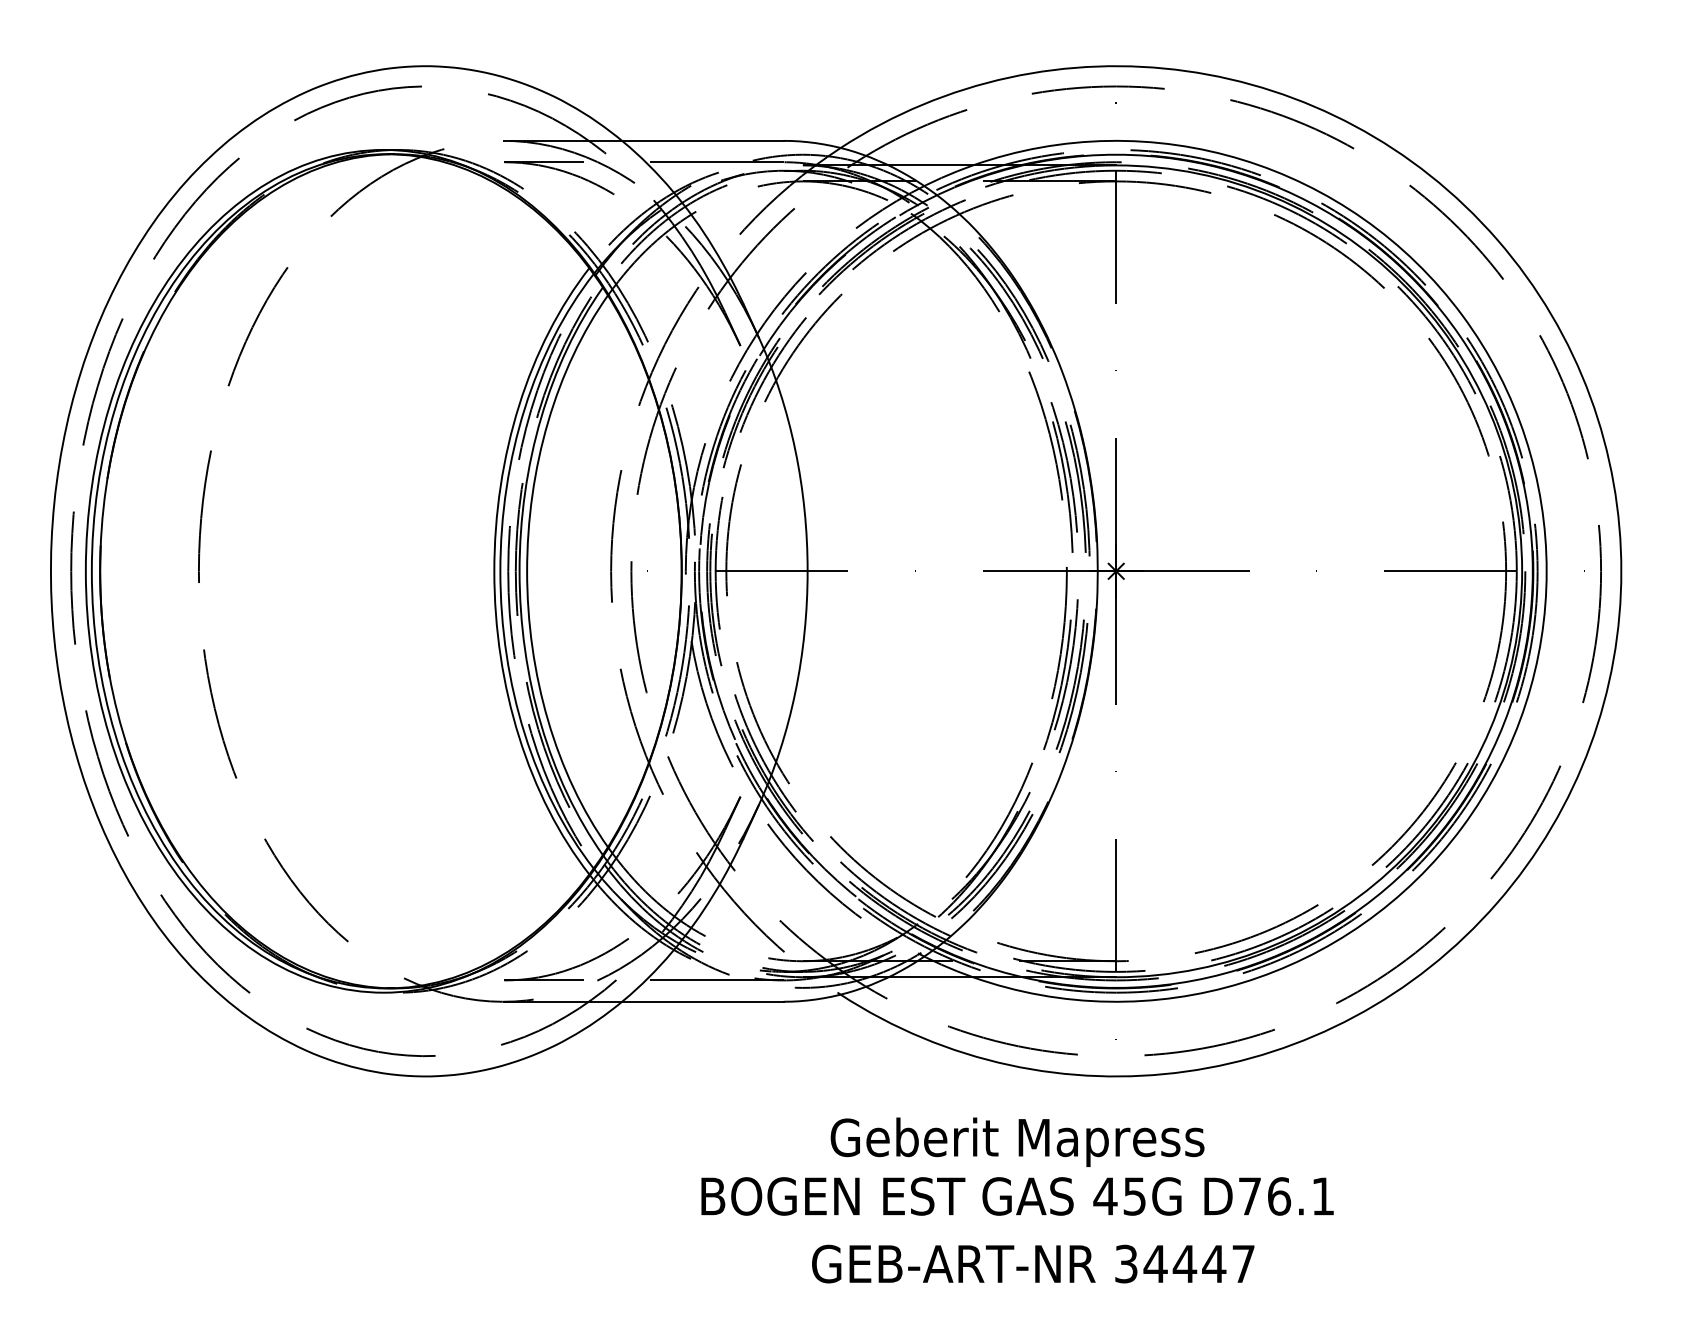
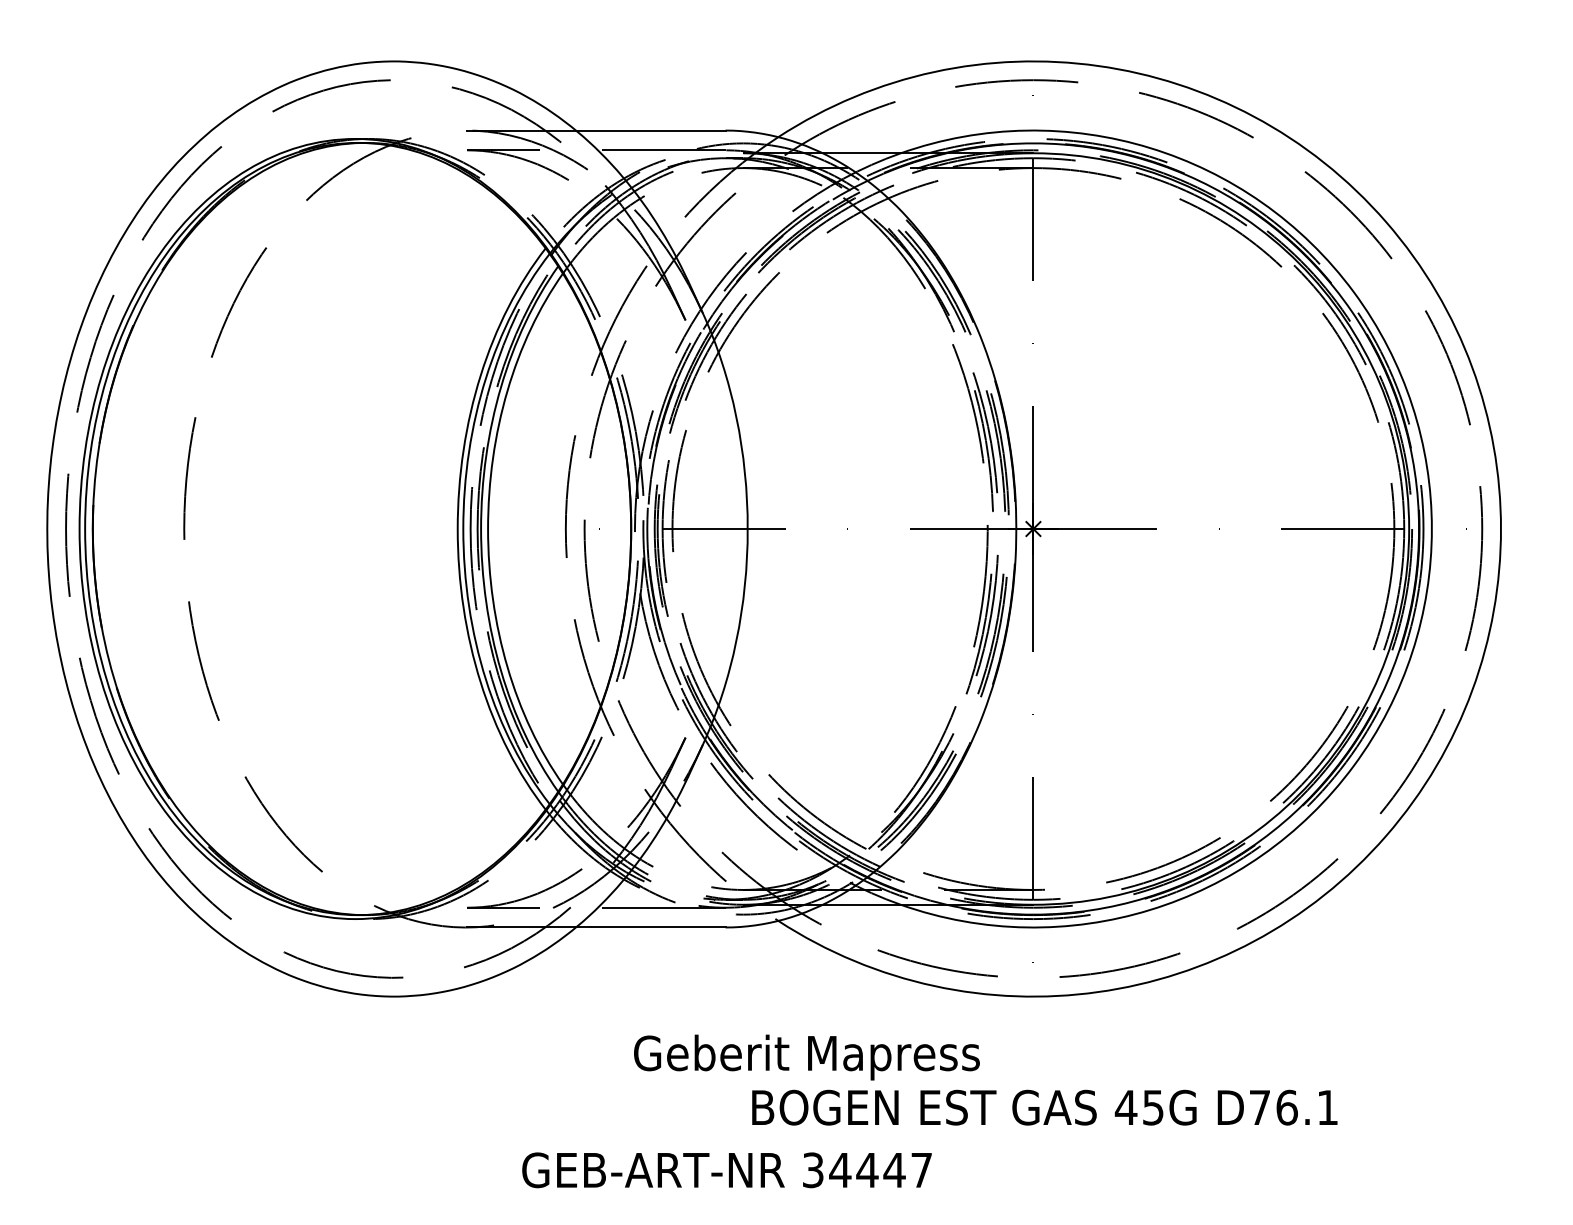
text: (1017, 1141) -> (806, 1056), moved
text: (1017, 1196) -> (1044, 1107), moved
text: (1033, 1263) -> (727, 1169), moved

